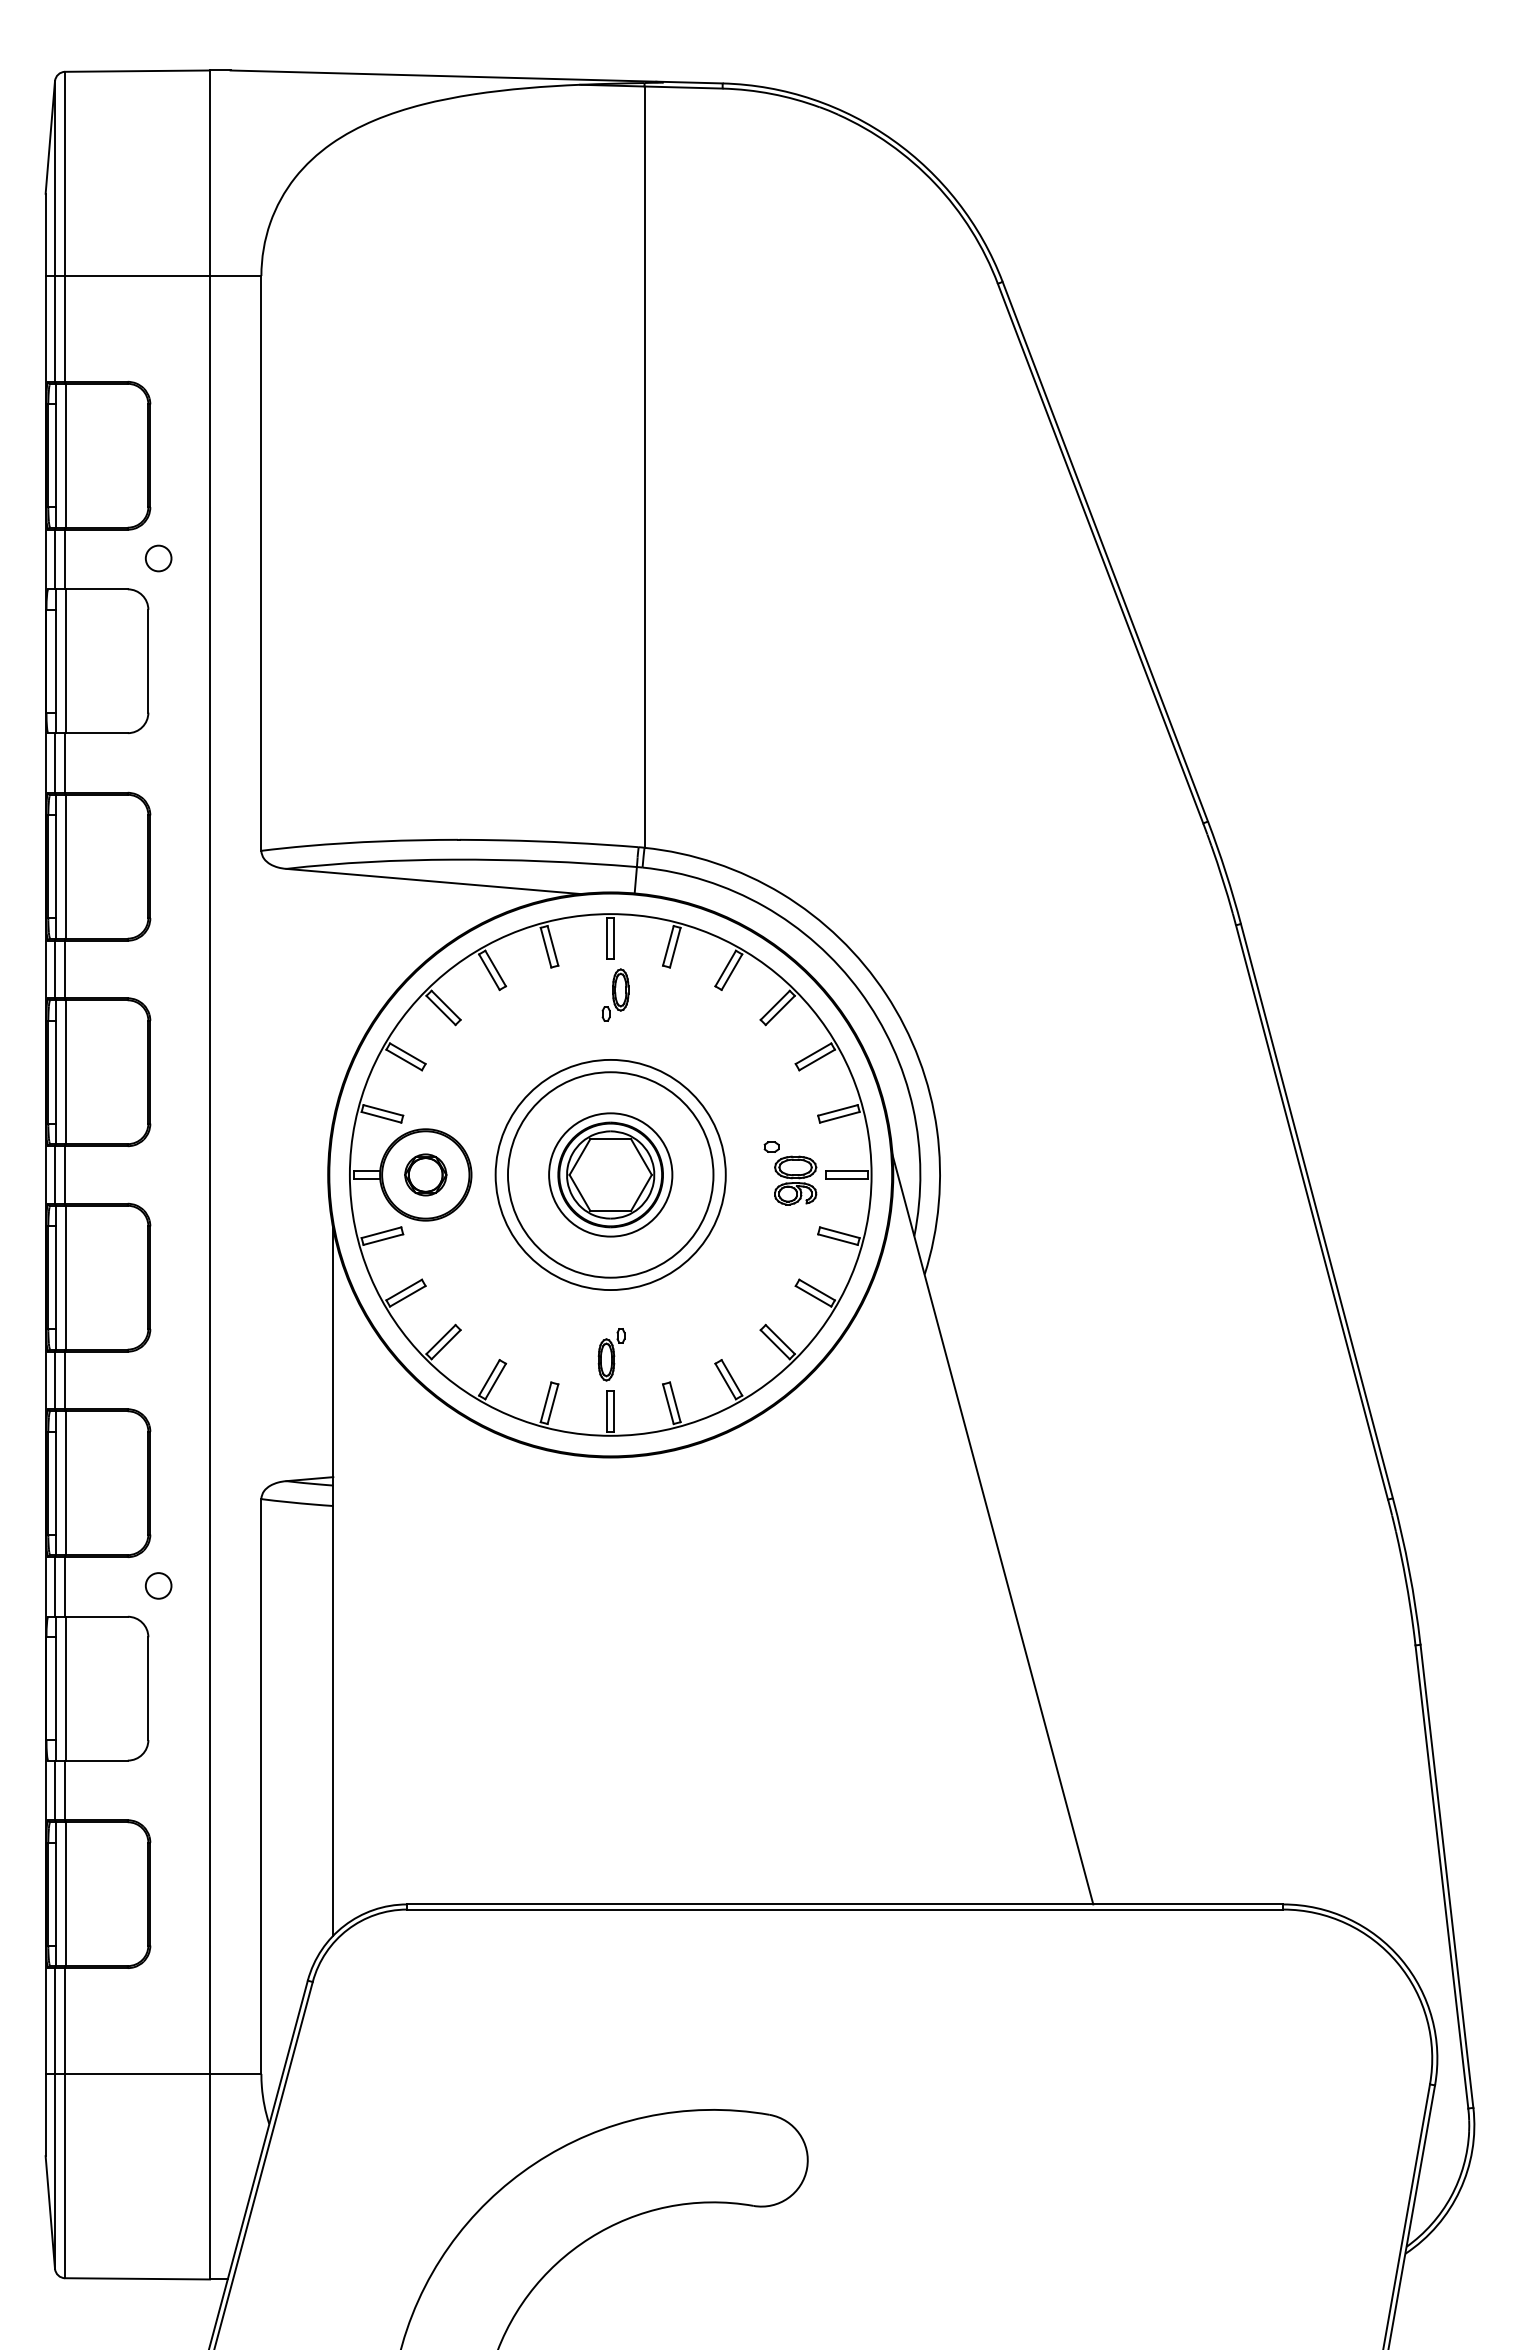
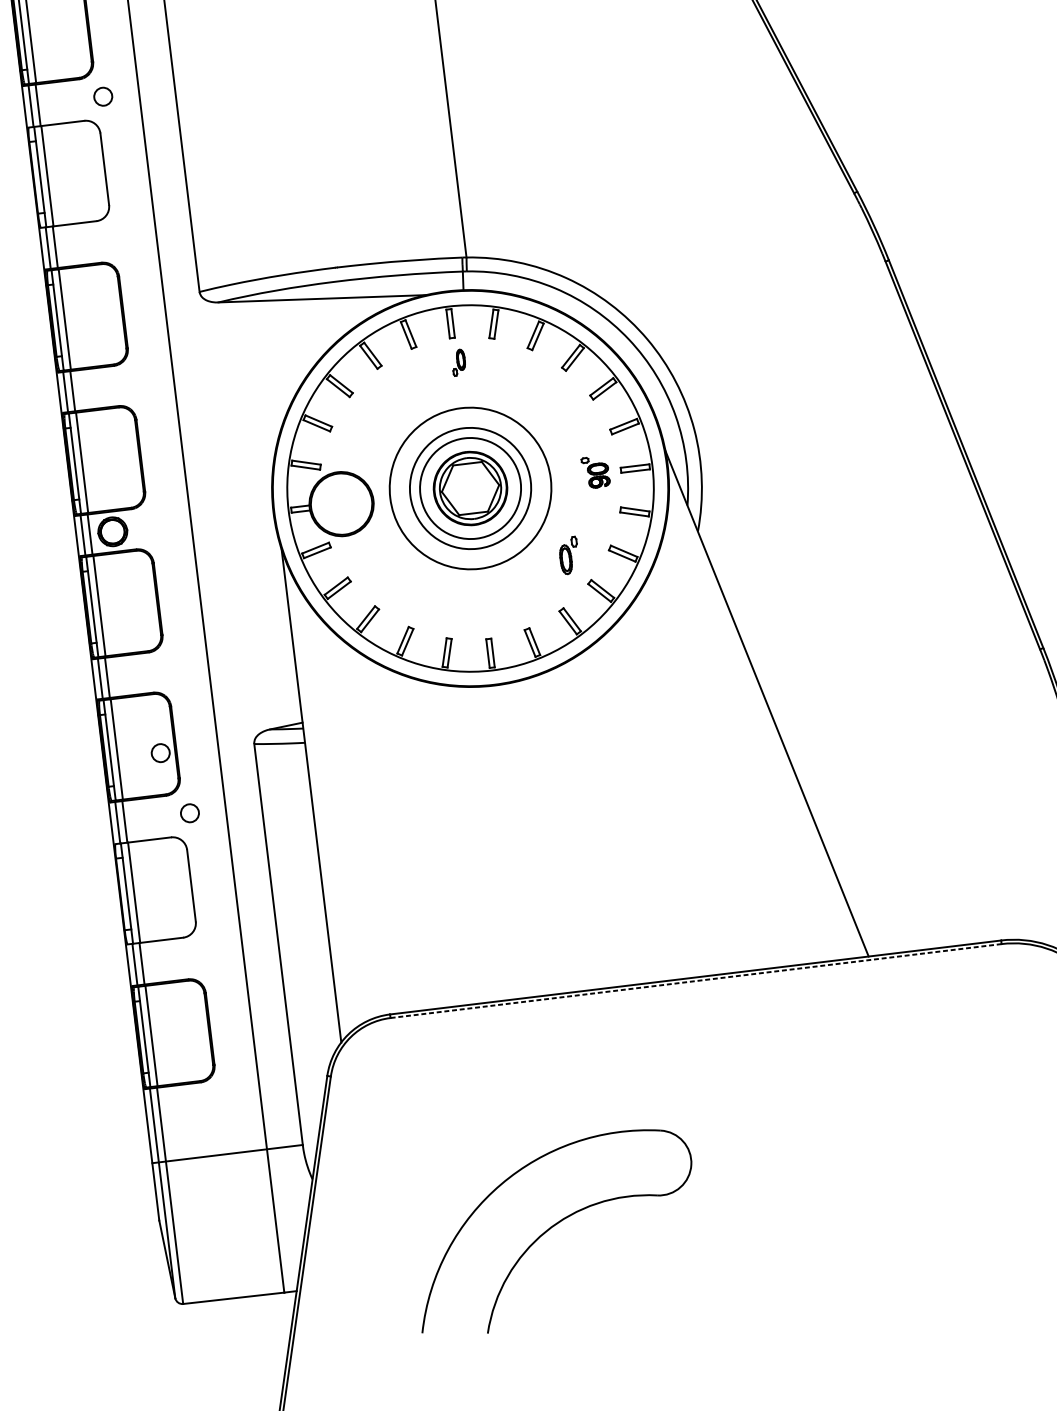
part: (615, 994) -> (458, 362), size x0.7
part: (790, 1173) -> (595, 472), size x0.7
part: (425, 1174) -> (112, 531), moved
circle: (610, 1174) -> (470, 488), size x0.7
circle: (610, 1174) -> (470, 488), size x1.4
part: (611, 1354) -> (569, 555), moved
circle: (127, 1495) -> (160, 752), added
line: (844, 1909) -> (695, 981), solid -> dashed

